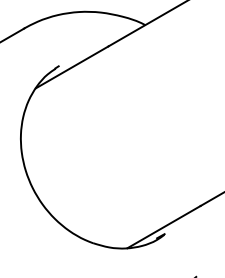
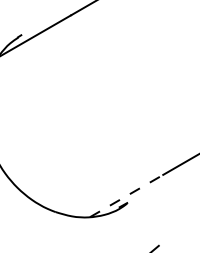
line: (164, 226) -> (127, 195), solid -> dashed

